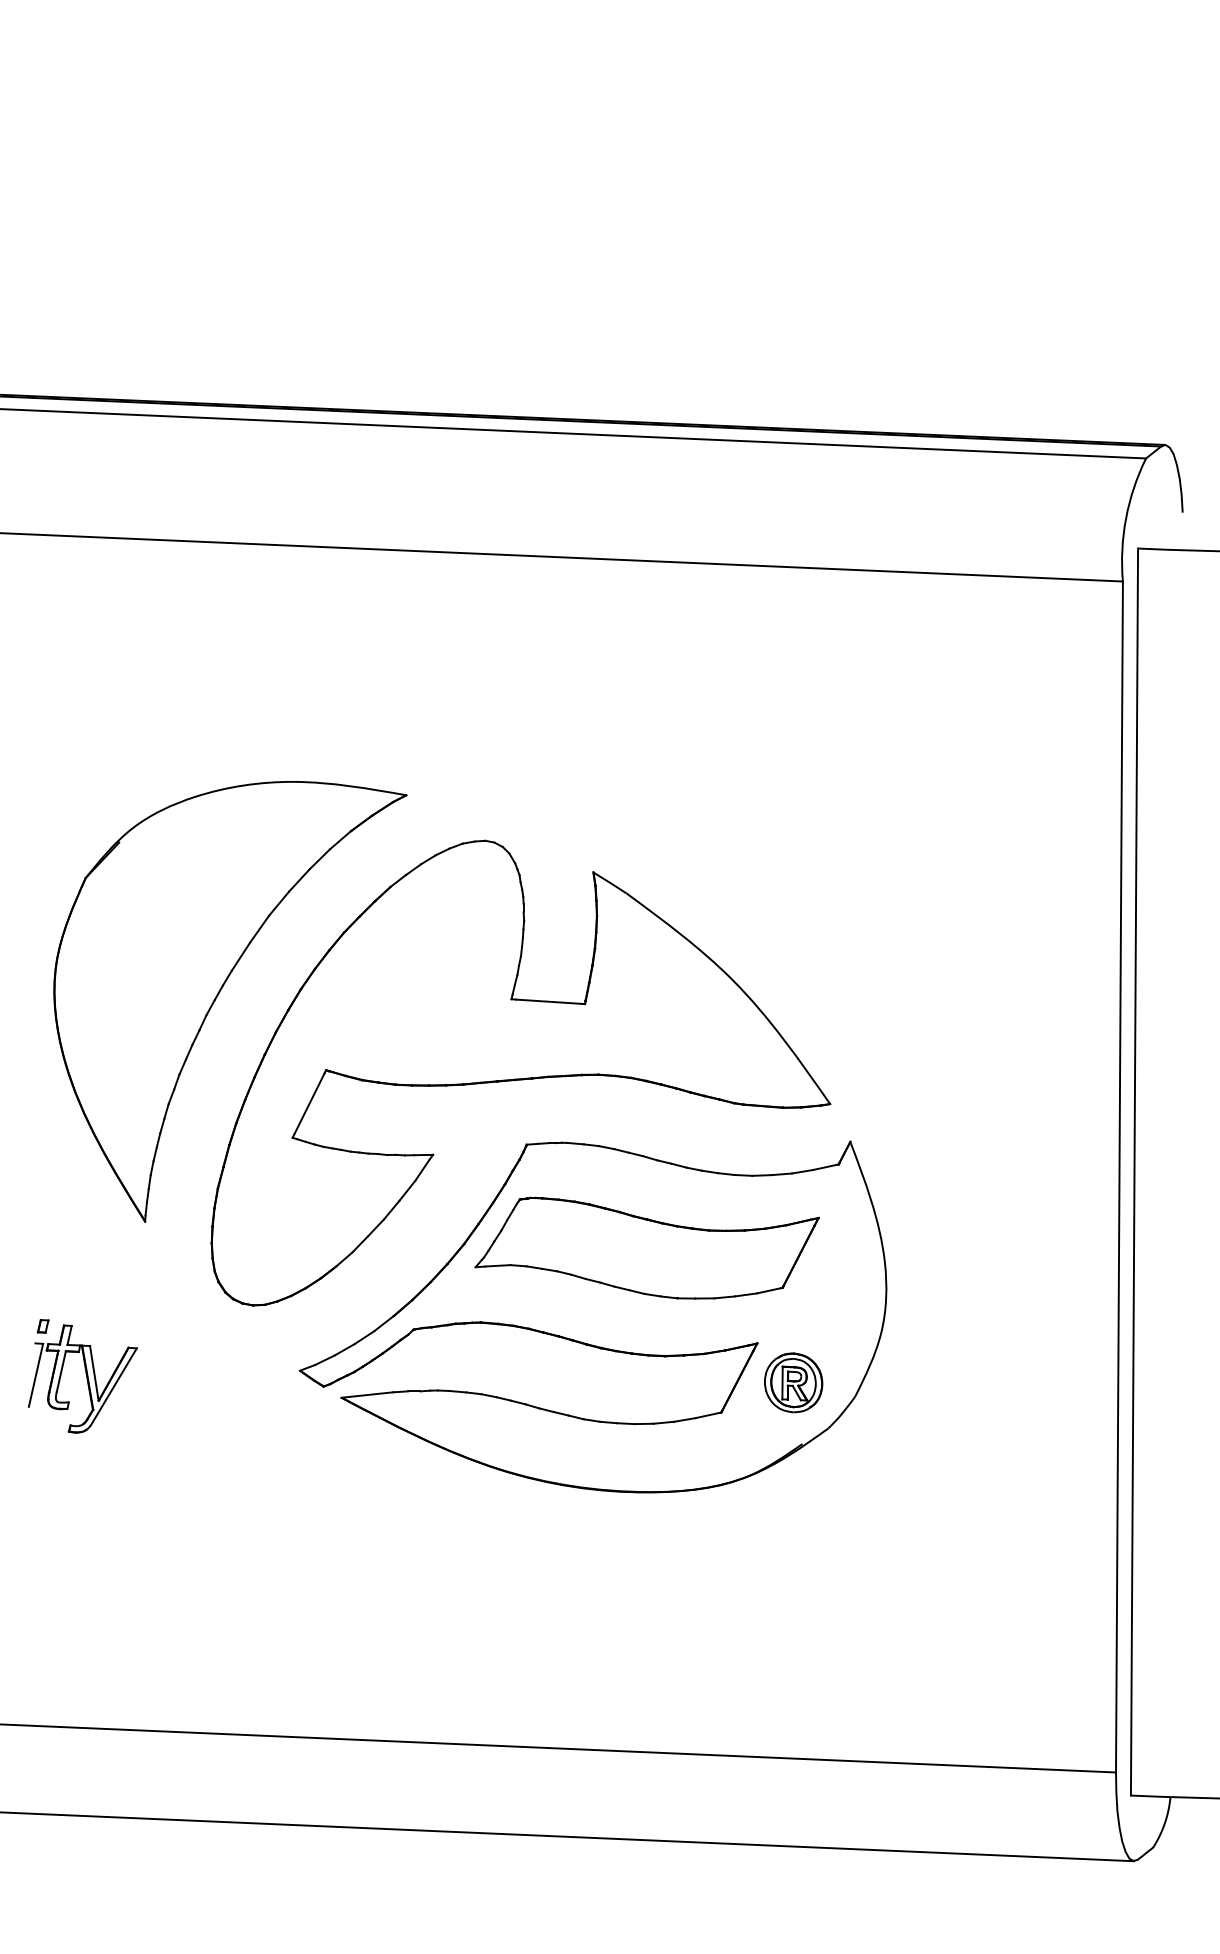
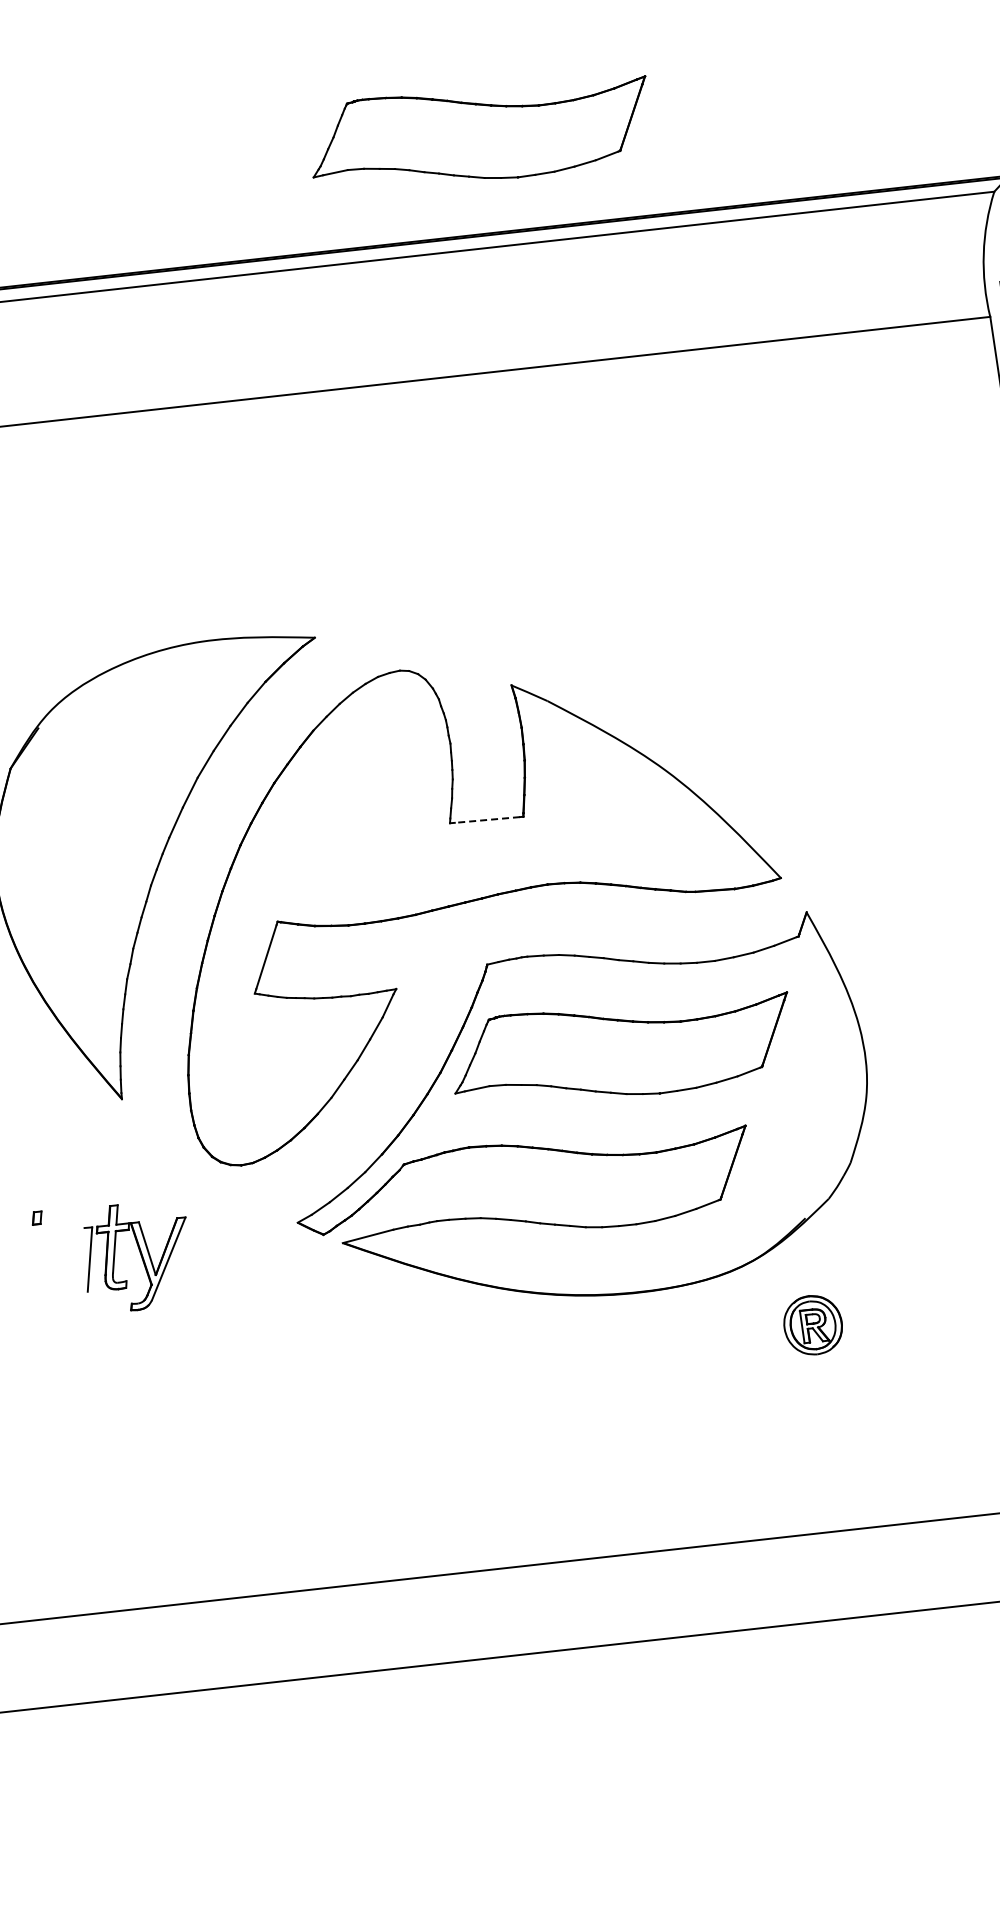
part: (646, 320) -> (479, 131), added
line: (548, 1001) -> (486, 819), solid -> dashed
part: (82, 1378) -> (136, 1255), moved
part: (793, 1382) -> (812, 1324), moved

